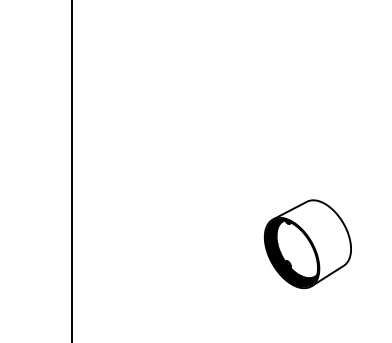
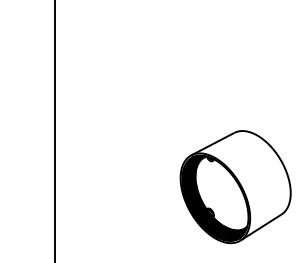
part: (307, 244) -> (235, 187), size x1.67

